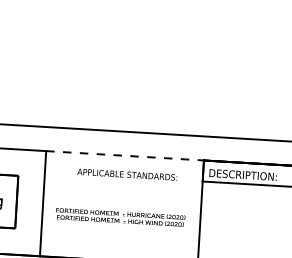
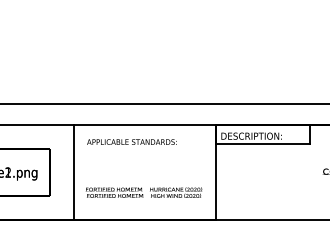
line: (124, 156) -> (144, 125), dashed -> solid
text: (126, 174) -> (131, 141), moved
text: (121, 217) -> (144, 192), moved

